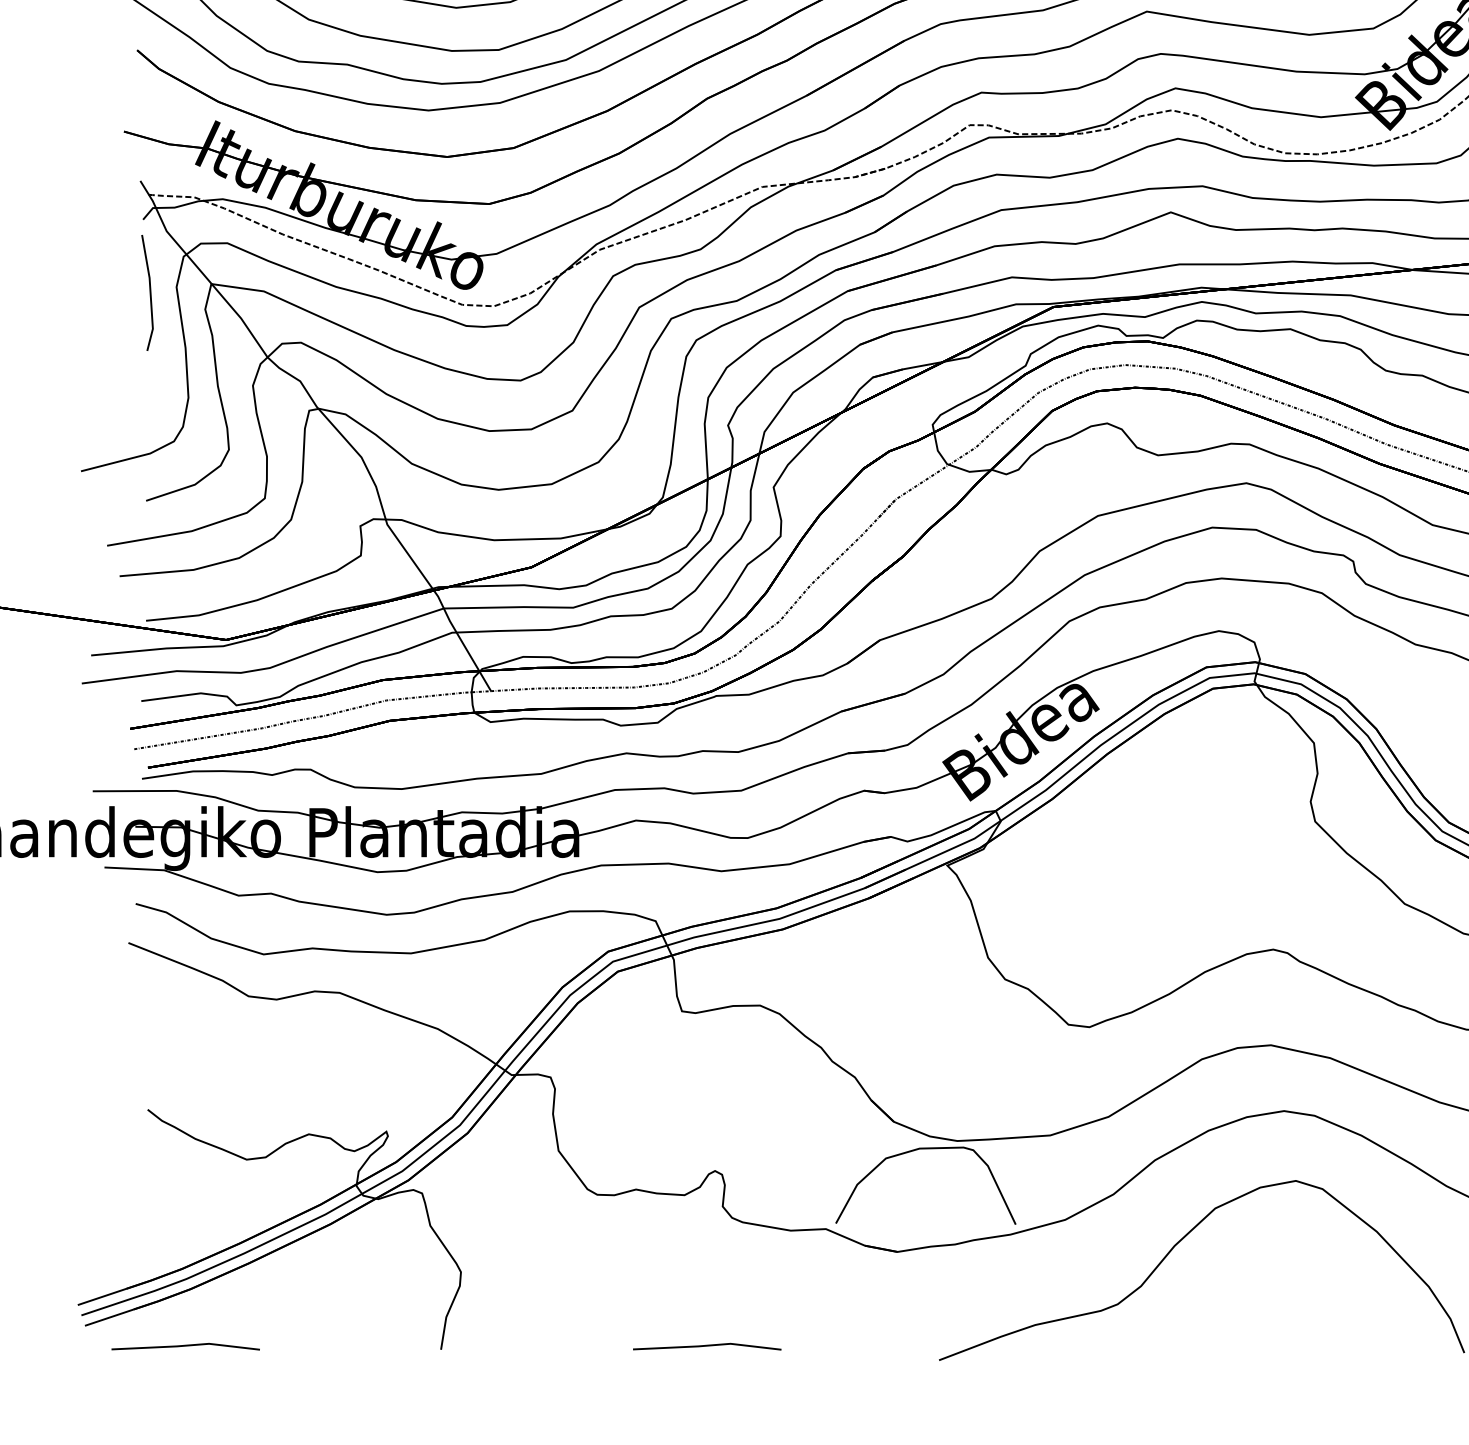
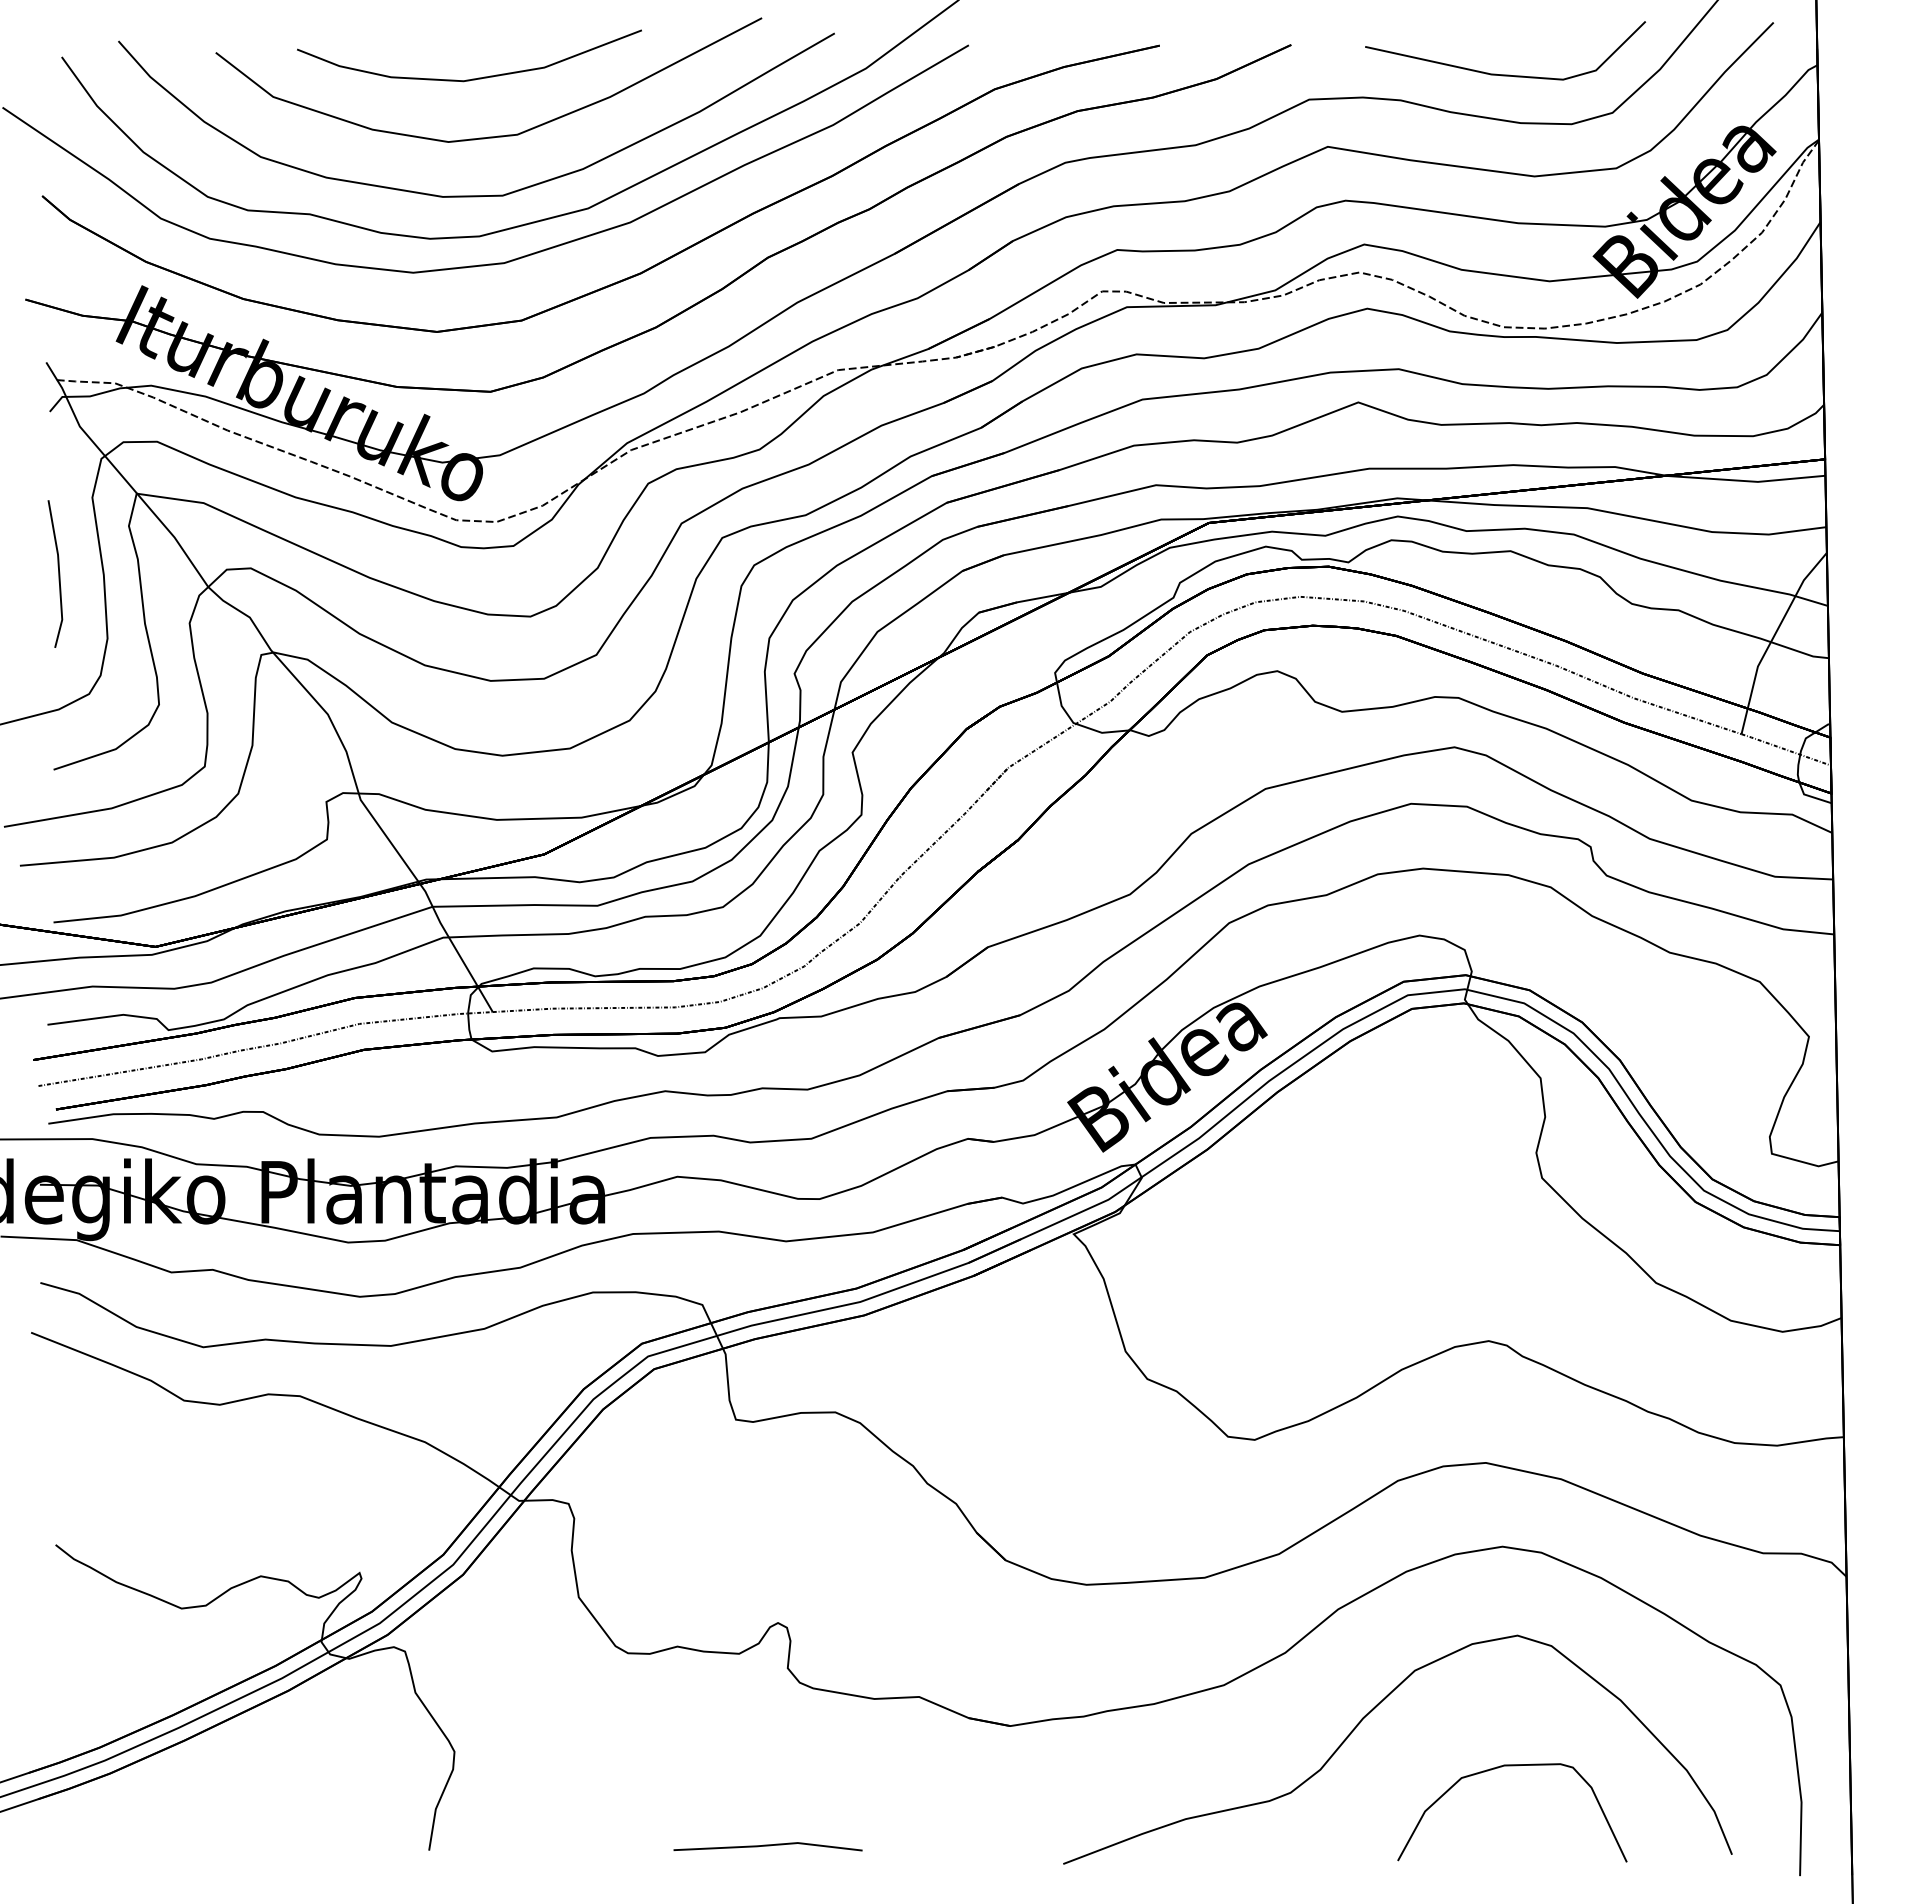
line: (149, 292) -> (58, 573), moved
curve: (925, 1149) -> (1512, 1766), moved
line: (185, 1346) -> (103, 1846), removed

